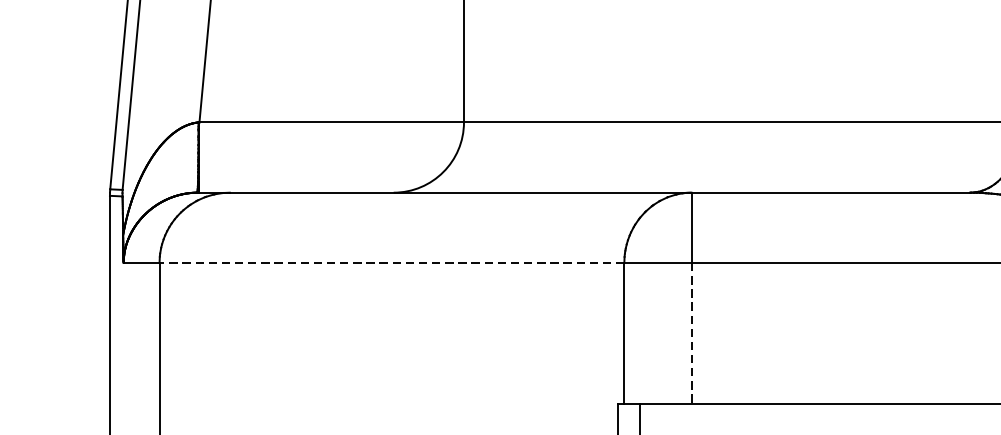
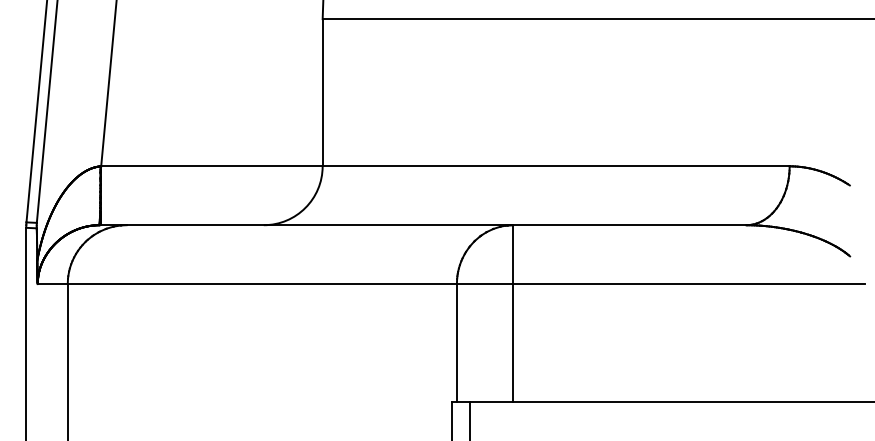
line: (392, 263) -> (262, 284), dashed -> solid
line: (691, 332) -> (513, 342), dashed -> solid

